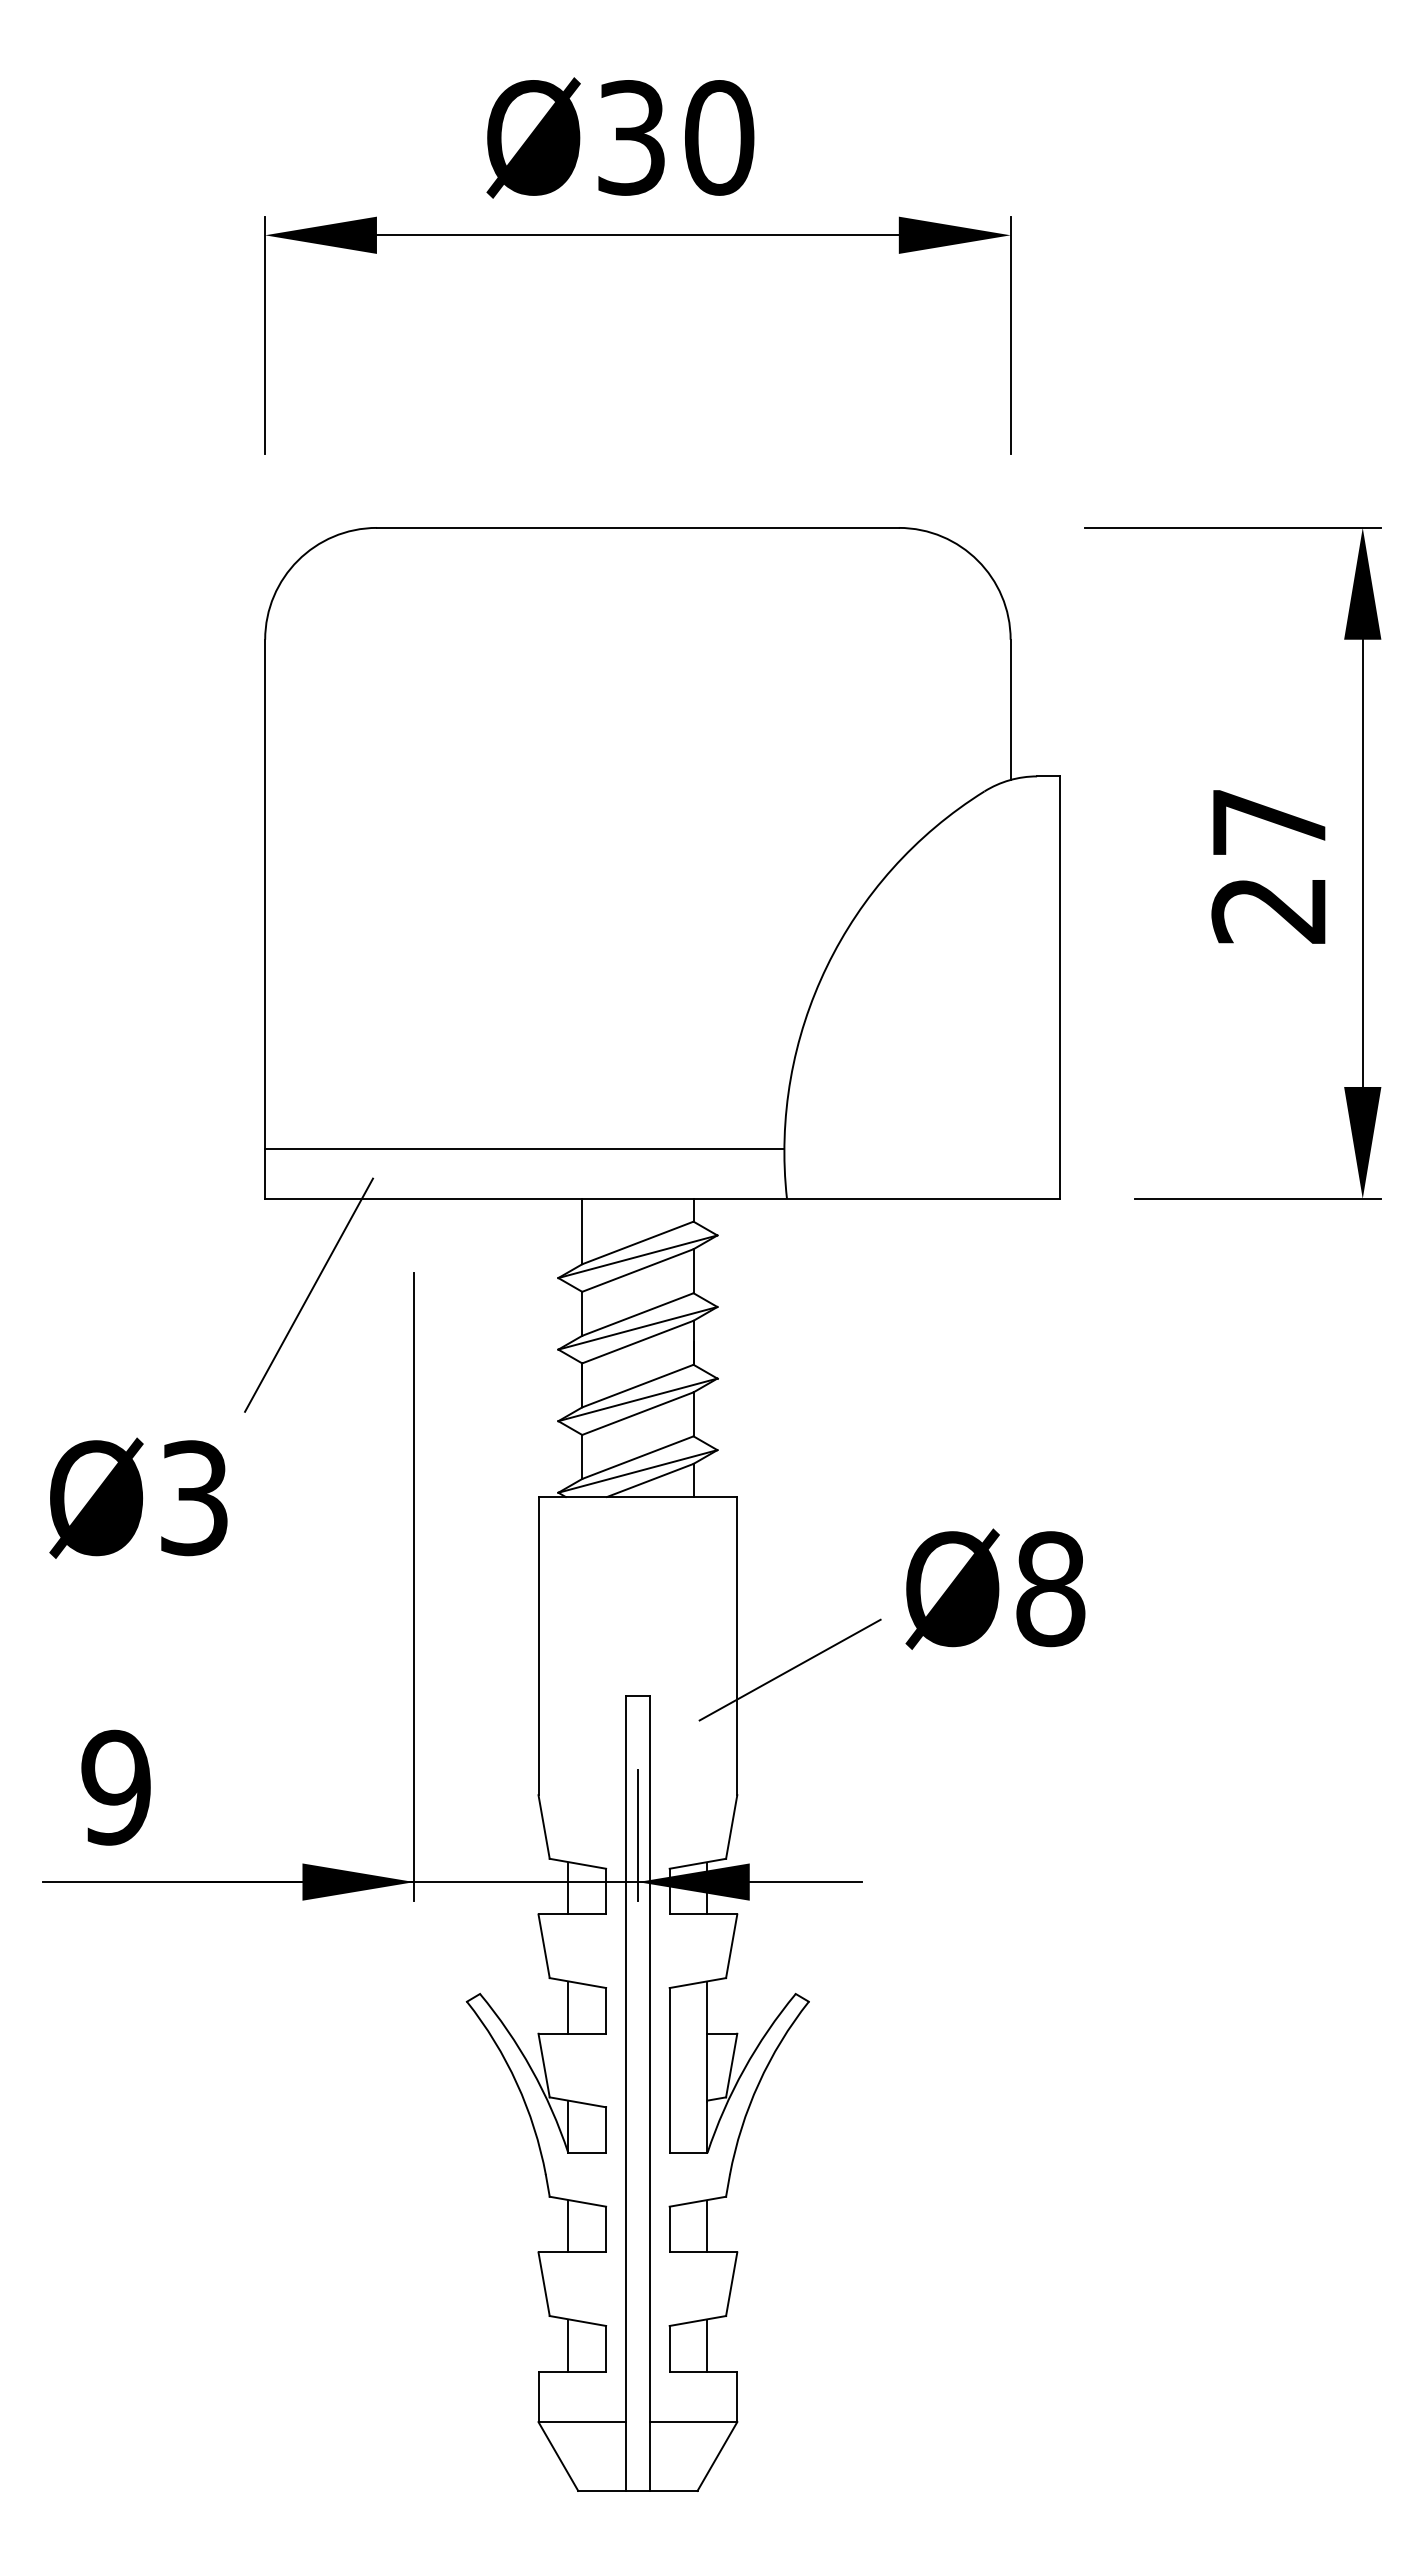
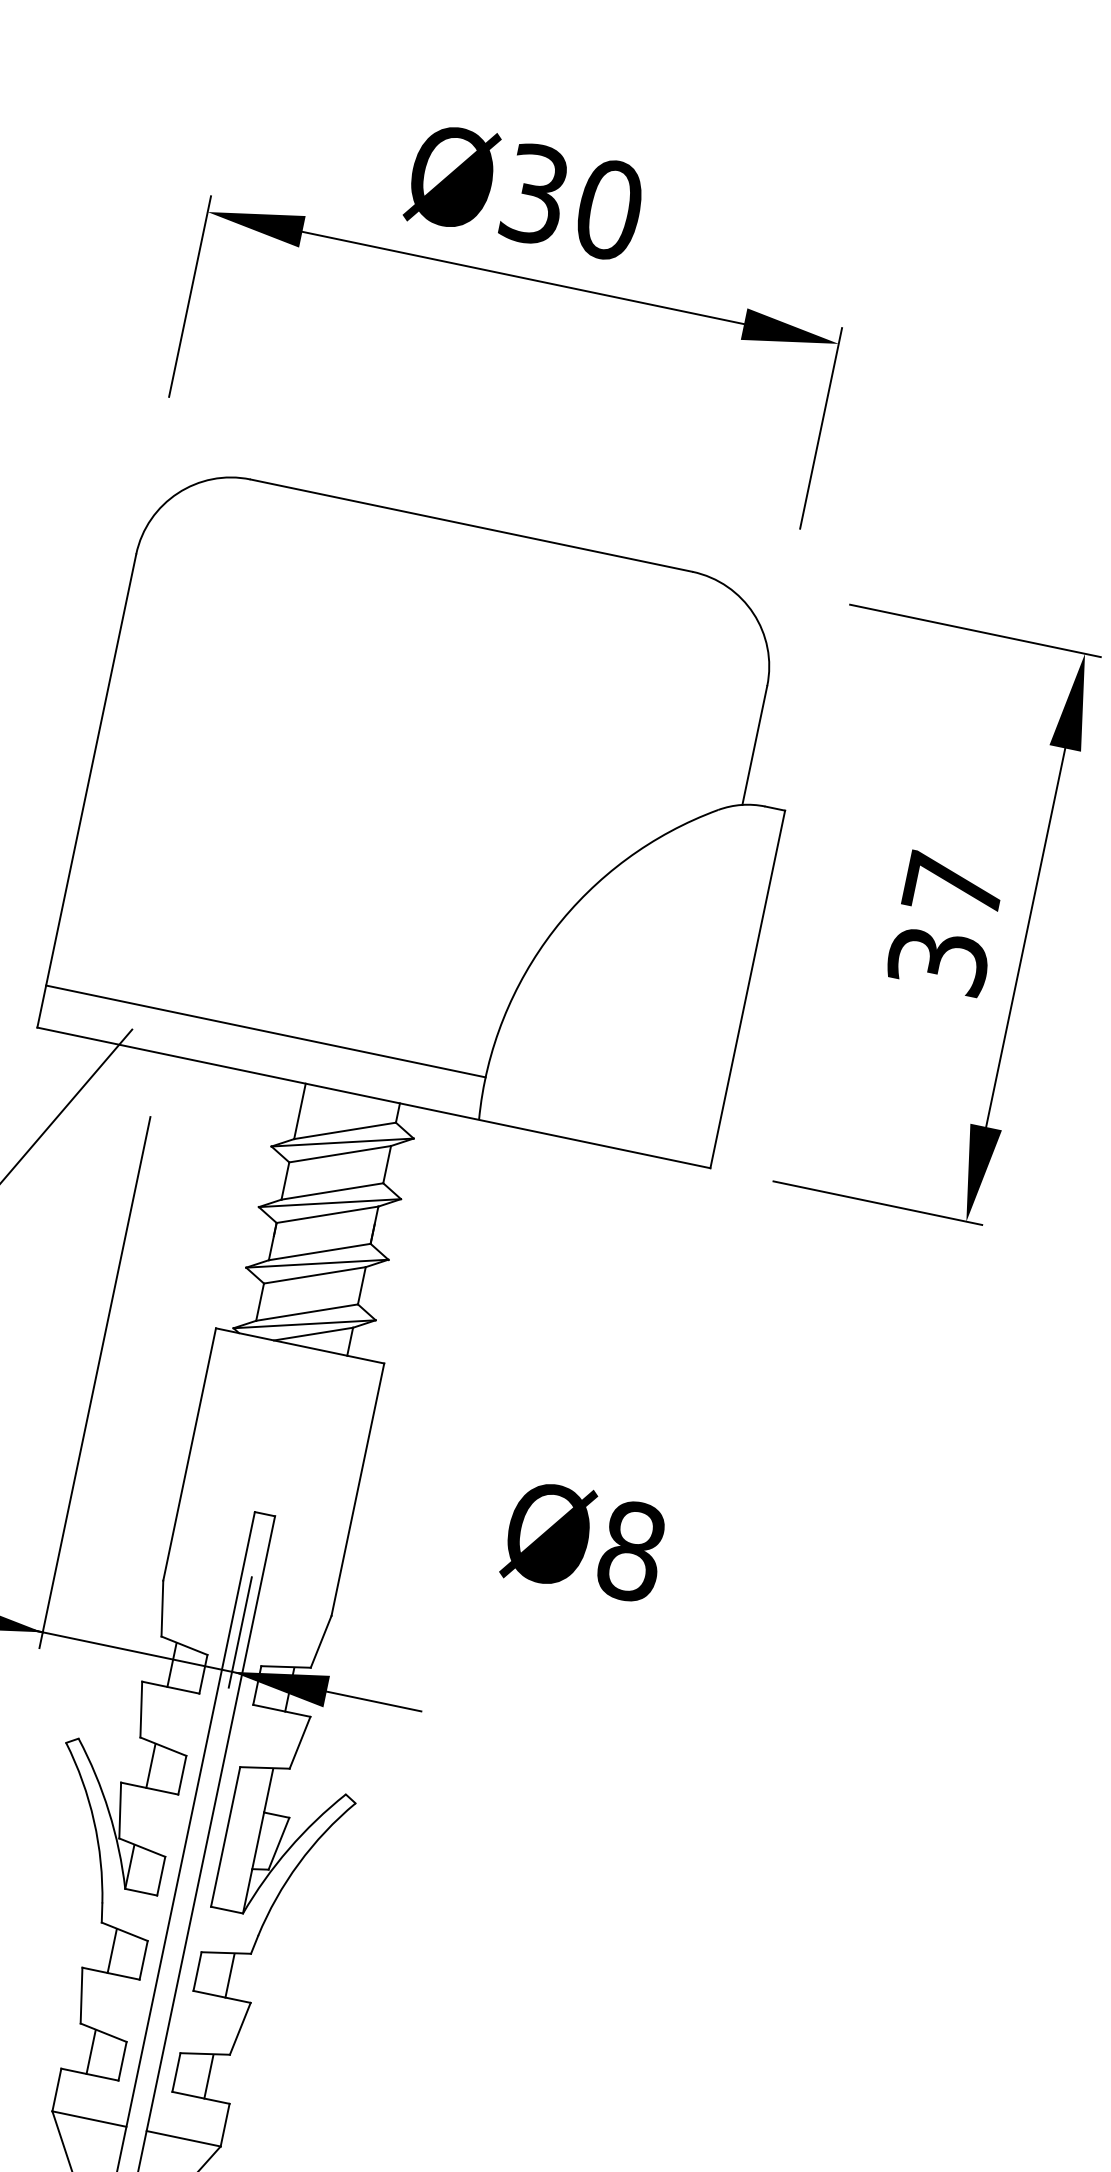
text: (1269, 910) -> (938, 961), 27 -> 37
text: (995, 1588) -> (584, 1541), moved
line: (789, 1669) -> (397, 1518), removed

